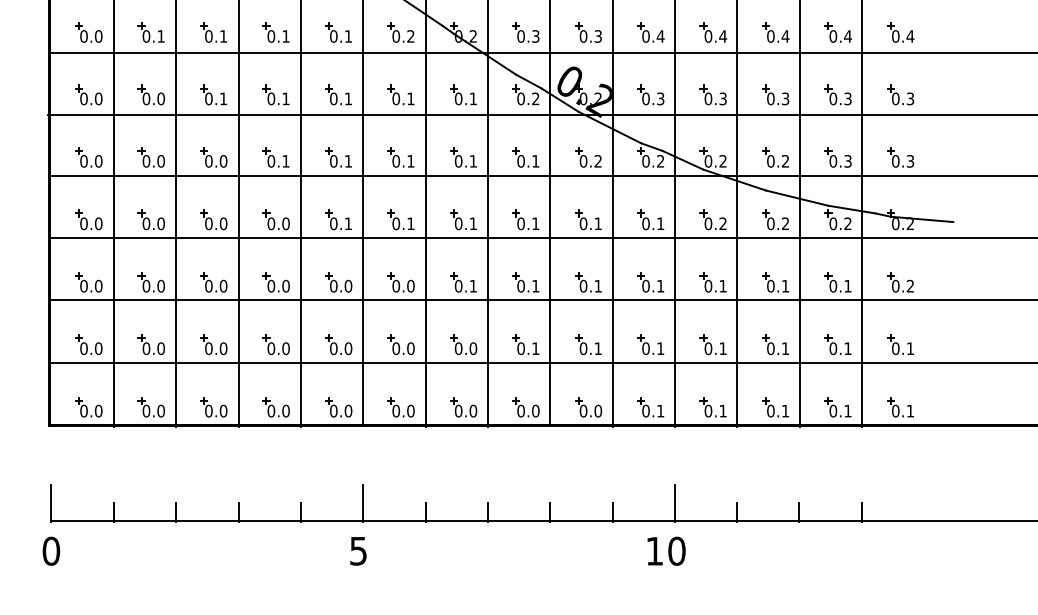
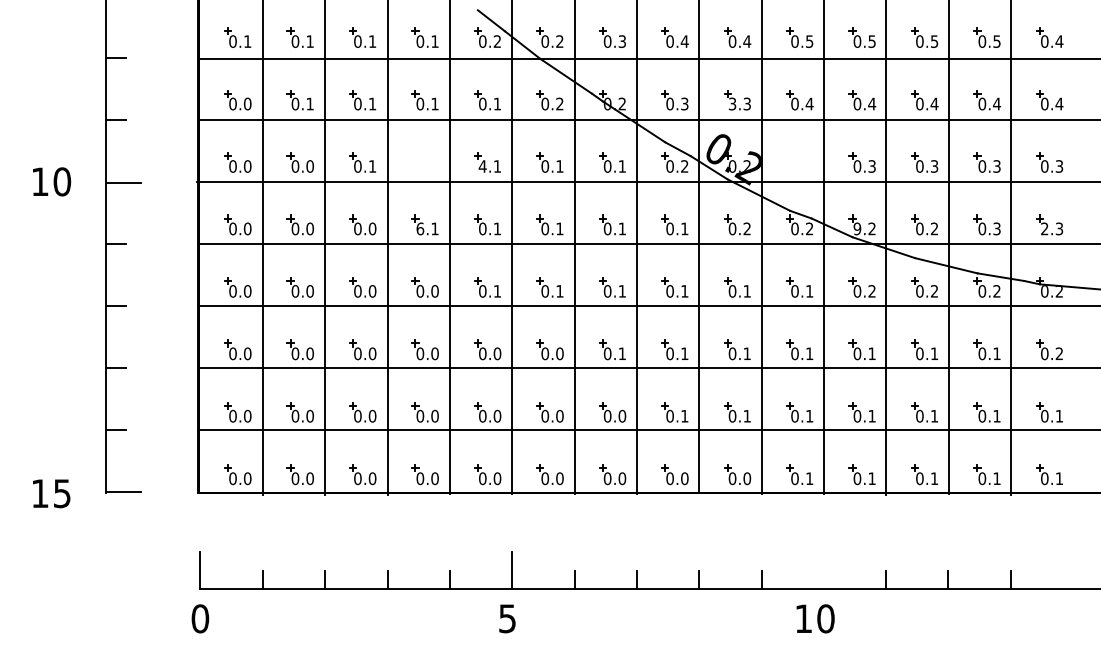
text: (583, 35) -> (732, 103), 0.3 -> 3.3
part: (275, 94) -> (424, 162), removed
part: (650, 94) -> (799, 162), removed
text: (333, 98) -> (482, 166), 0.1 -> 4.1
text: (271, 160) -> (420, 228), 0.1 -> 6.1
text: (895, 160) -> (1044, 228), 0.3 -> 2.3
text: (708, 161) -> (857, 229), 0.2 -> 9.2
line: (674, 502) -> (823, 570), removed

